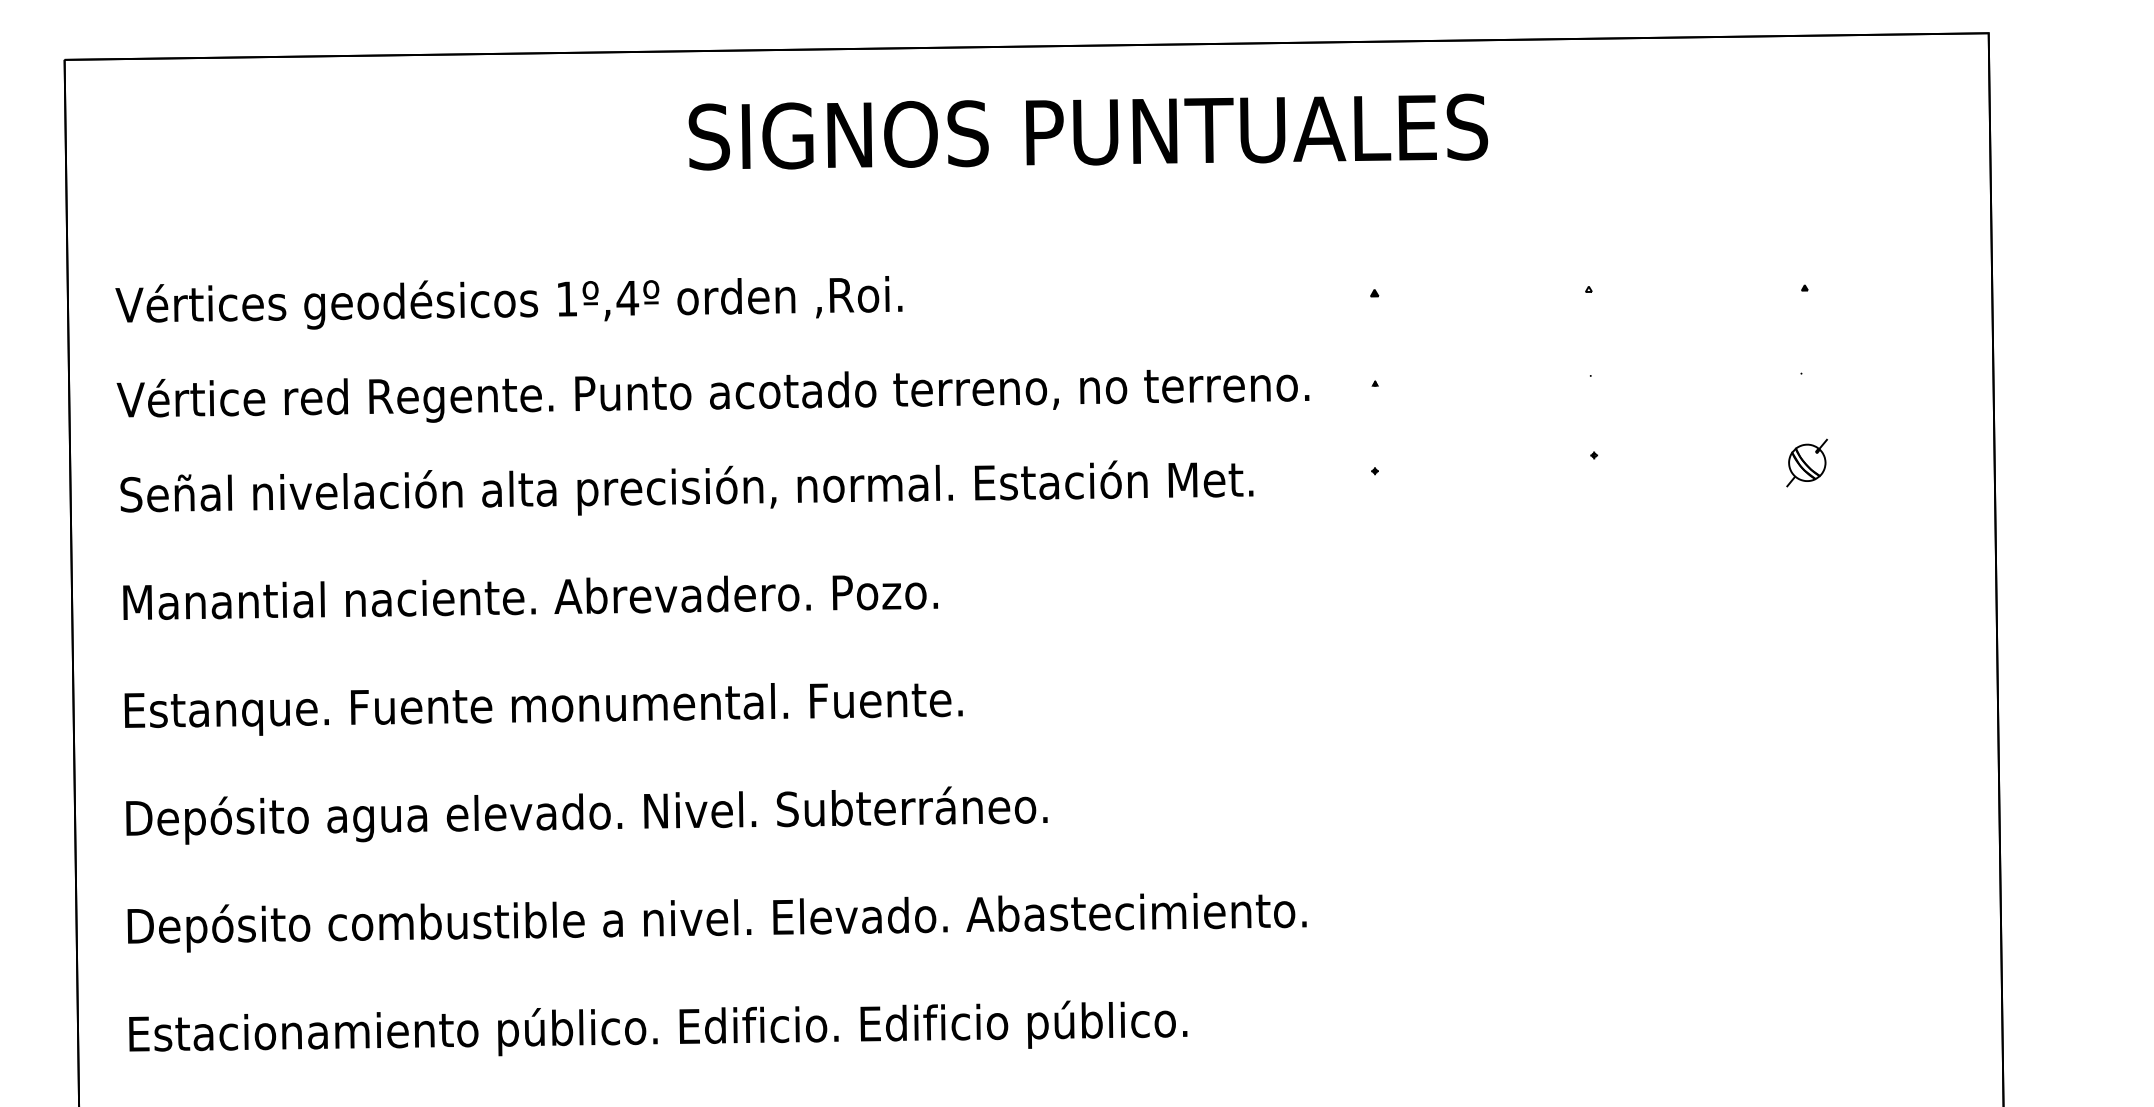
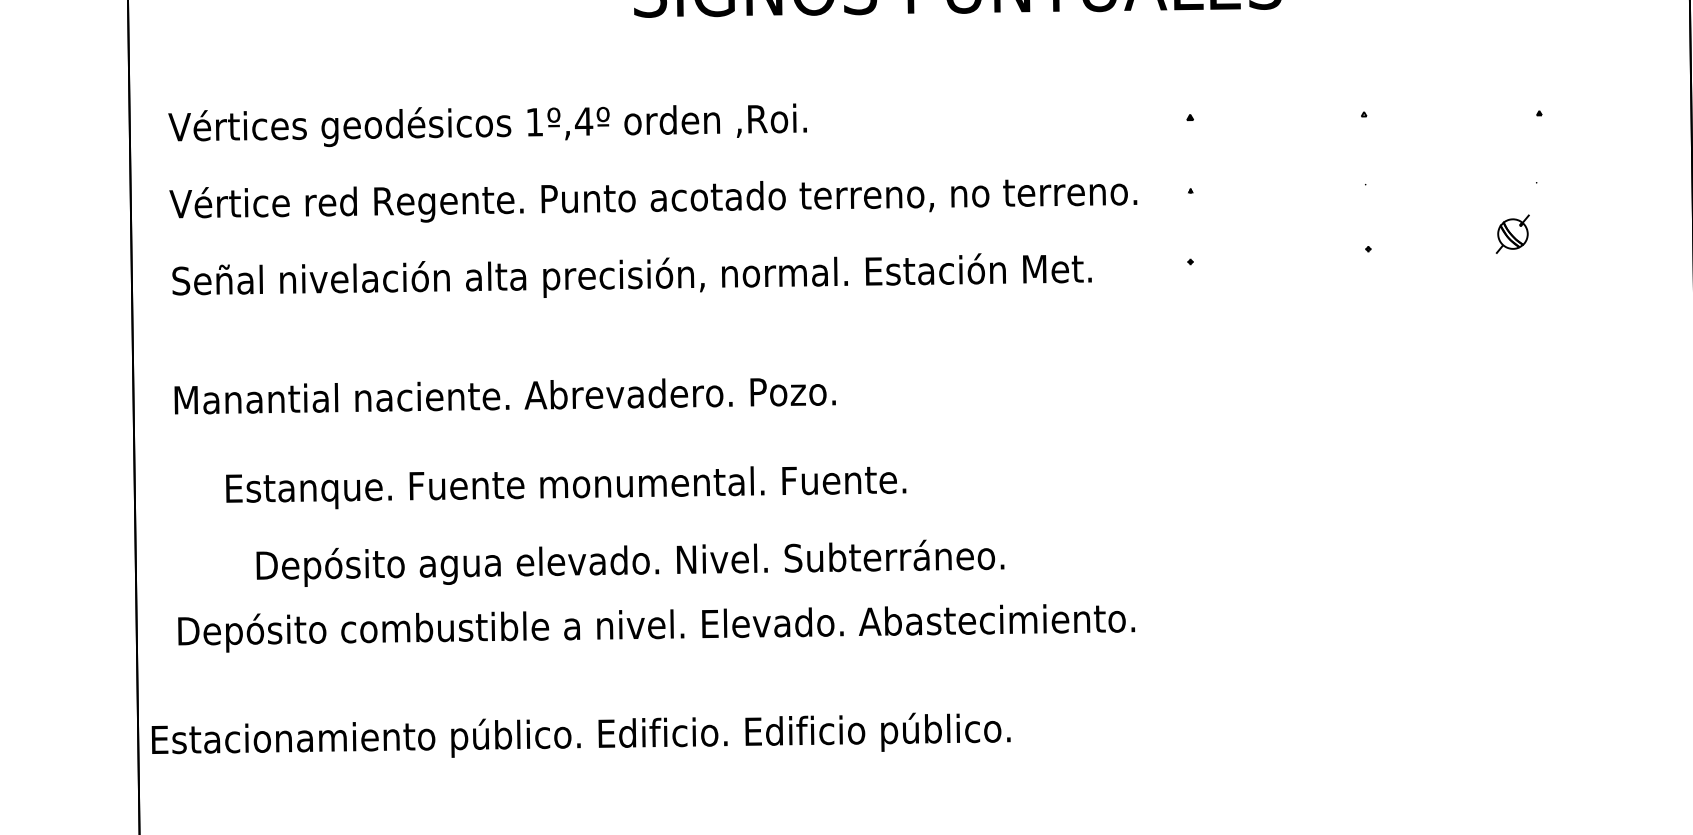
part: (1806, 462) -> (1512, 233), moved
text: (530, 597) -> (505, 396), moved
text: (543, 709) -> (566, 487), moved
text: (586, 815) -> (630, 563), moved
text: (658, 1028) -> (581, 735), moved

